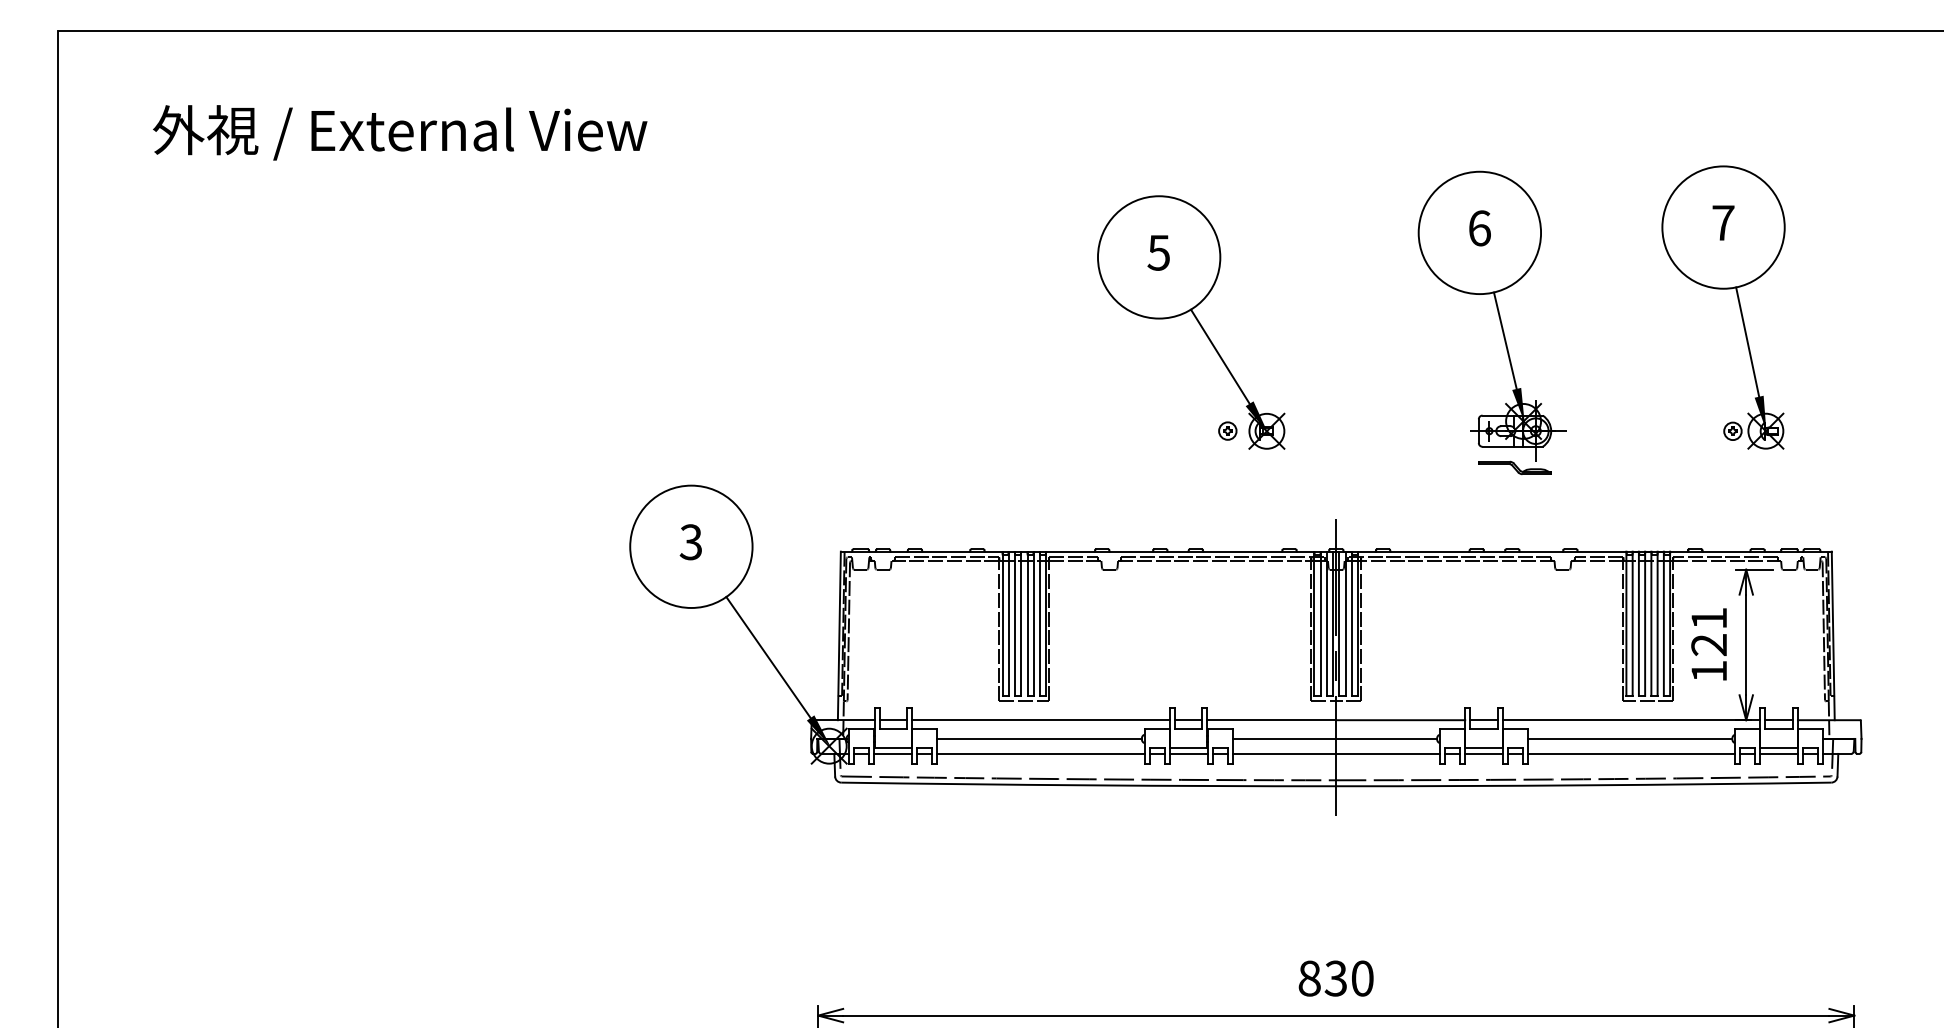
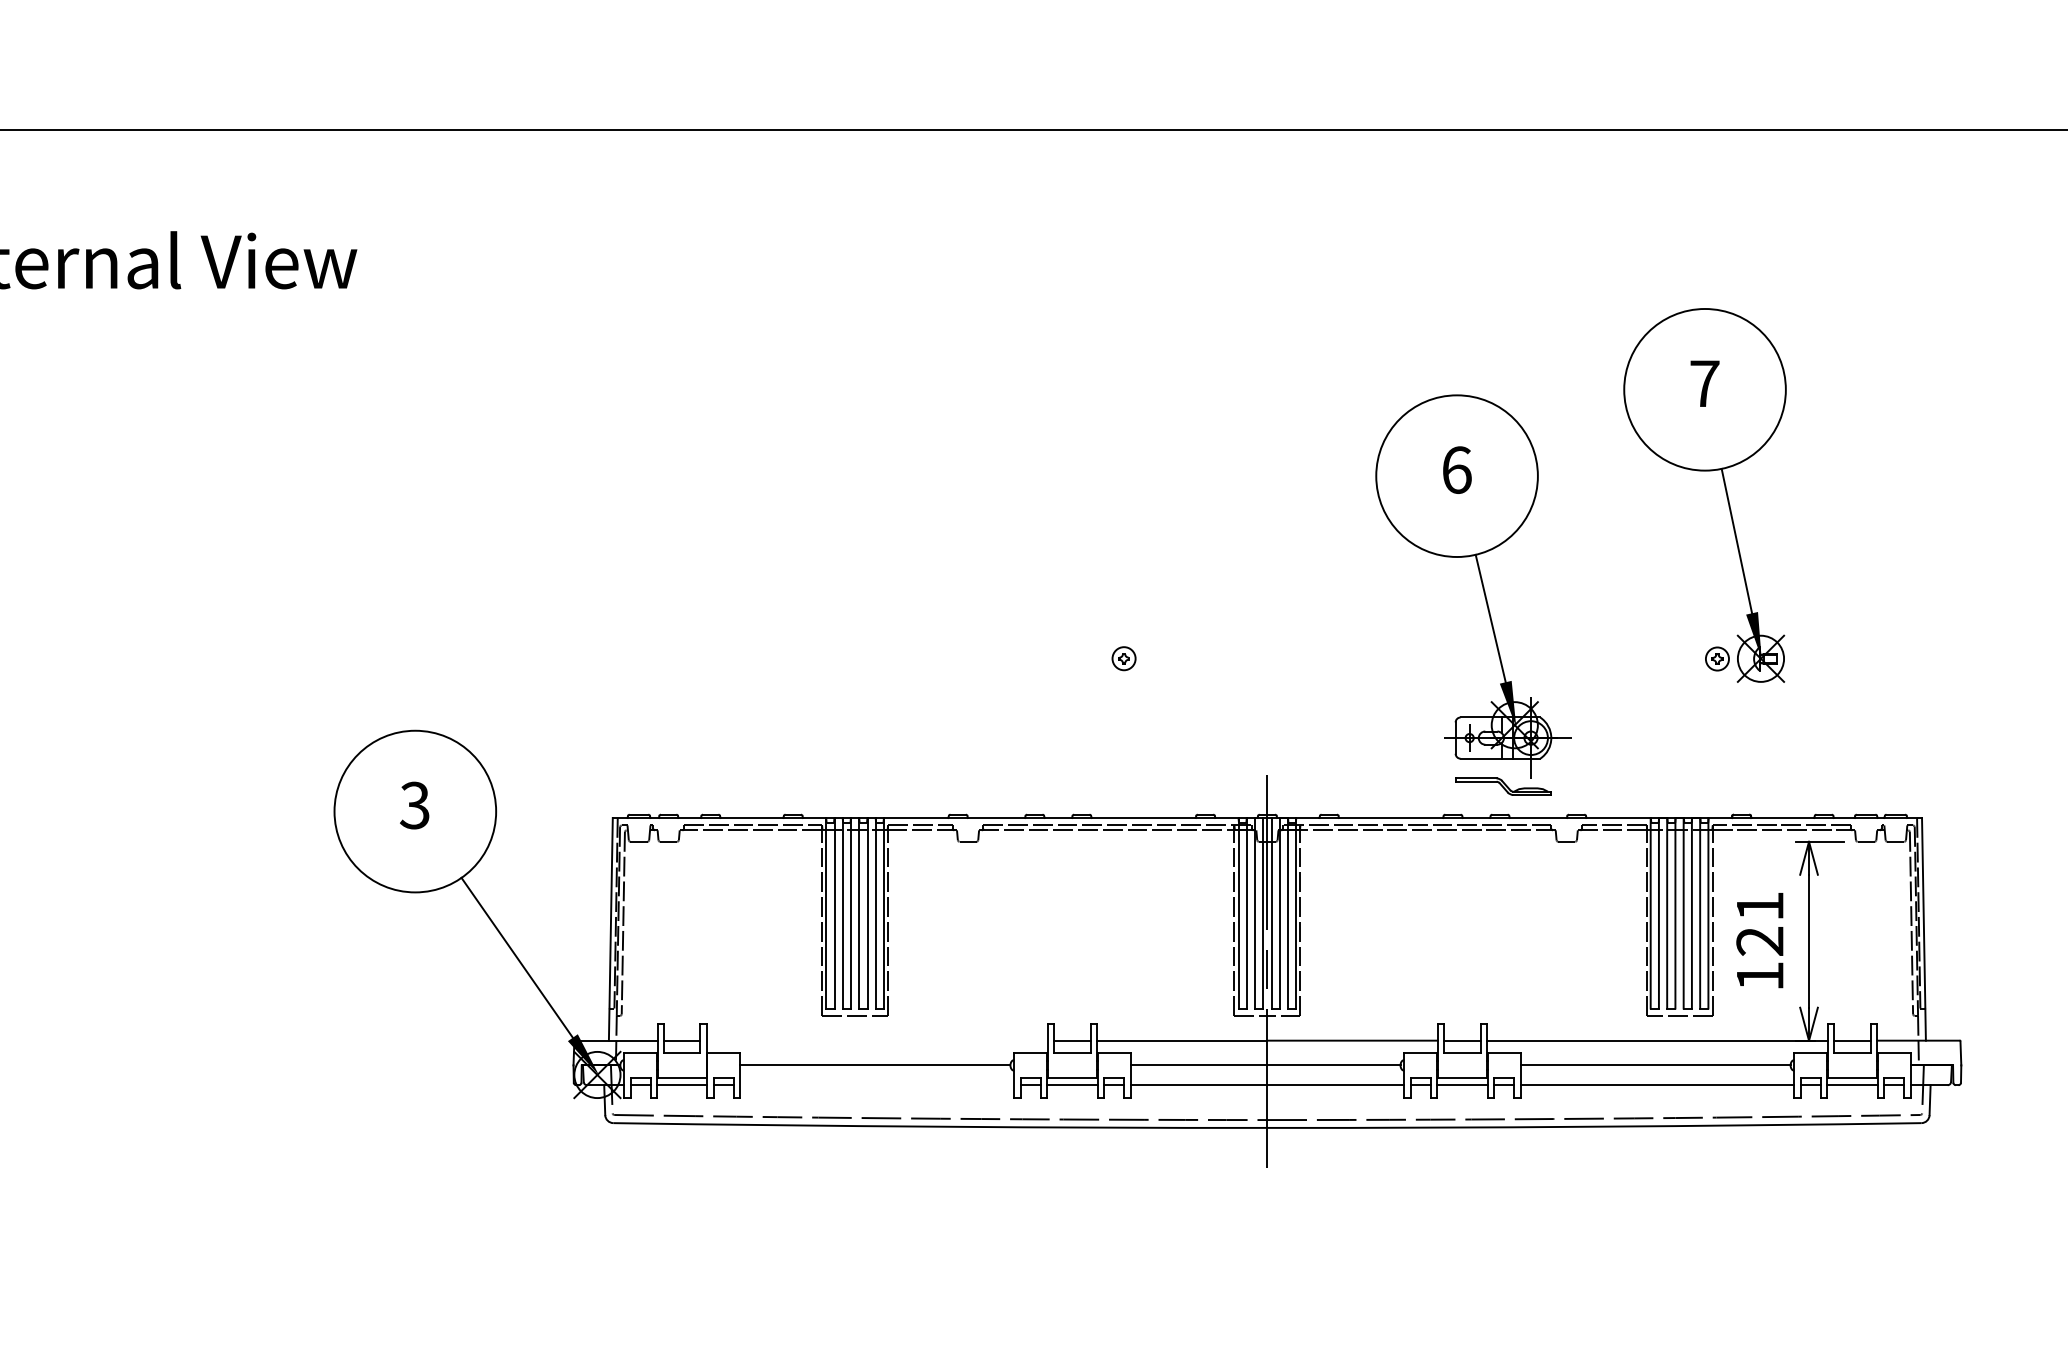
part: (1738, 304) -> (1724, 491), moved
part: (1499, 321) -> (1483, 593), moved
part: (1191, 322) -> (1076, 515), removed
line: (1040, 720) -> (876, 1041), removed
line: (1040, 753) -> (876, 1084), removed

